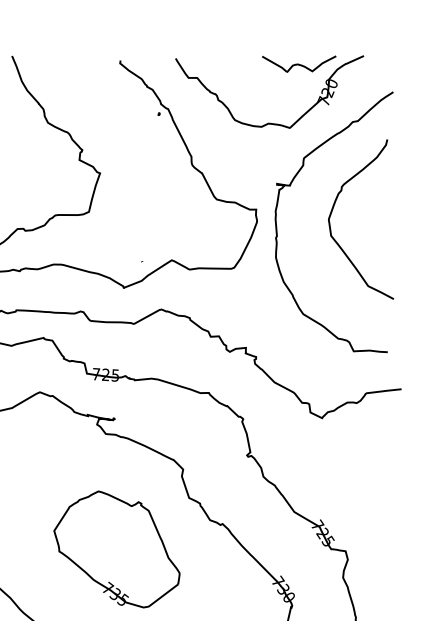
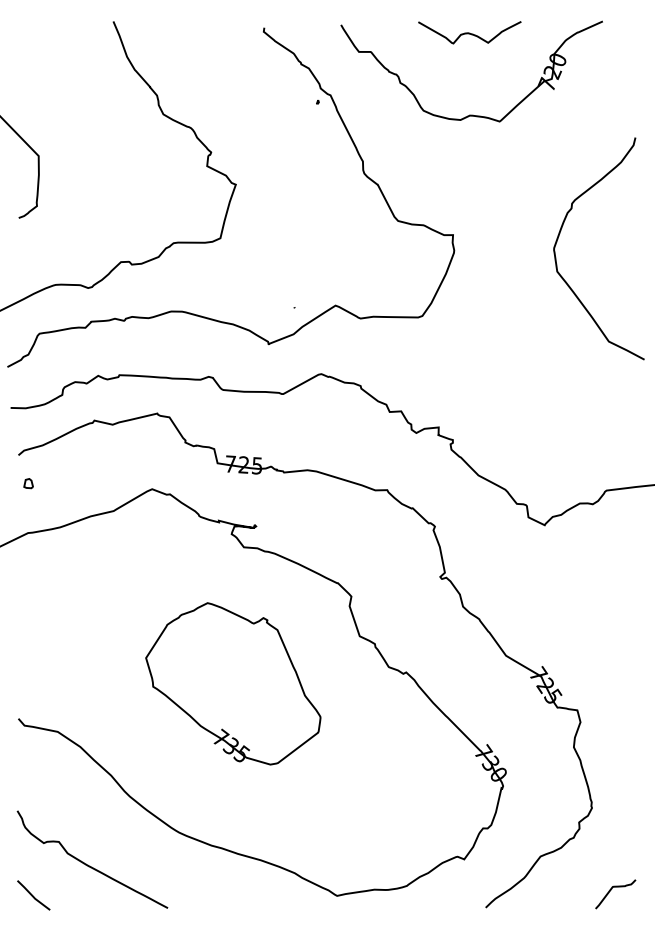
curve: (298, 63) -> (469, 32), moved
curve: (291, 185) -> (501, 201), removed
part: (117, 549) -> (233, 683), moved

